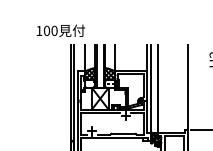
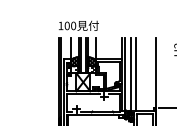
text: (60, 30) -> (78, 25), moved
line: (164, 89) -> (136, 74), added

